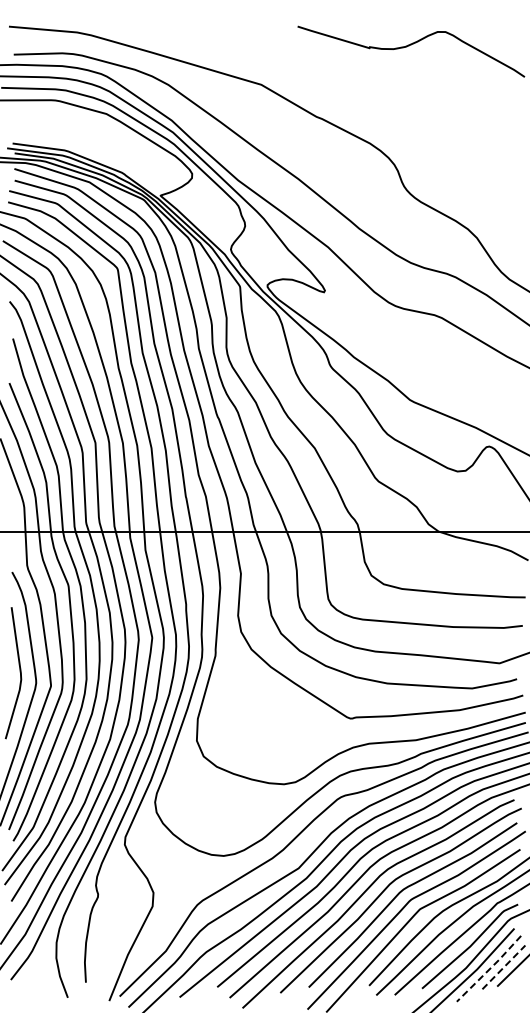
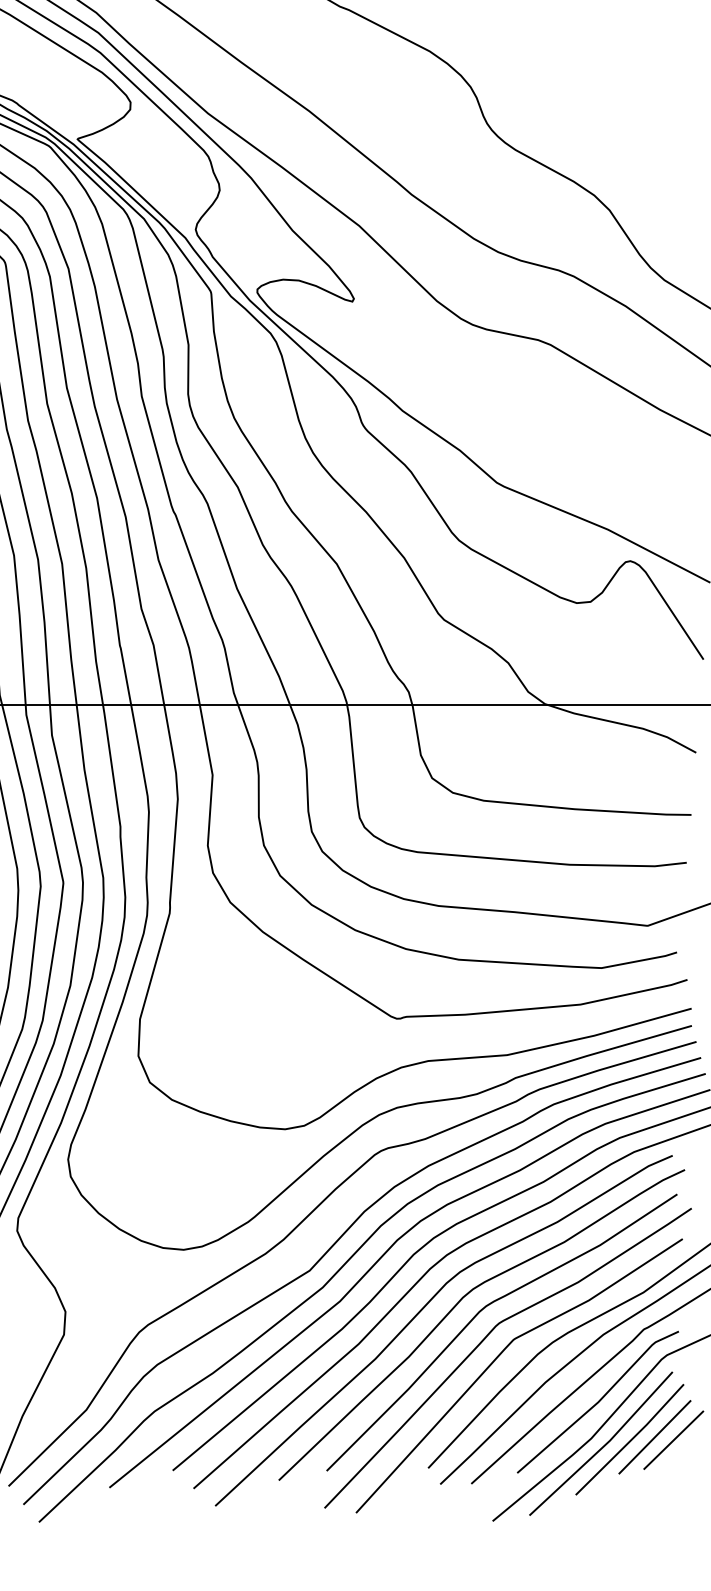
line: (503, 967) -> (654, 1437), dashed -> solid
line: (489, 969) -> (630, 1440), dashed -> solid

